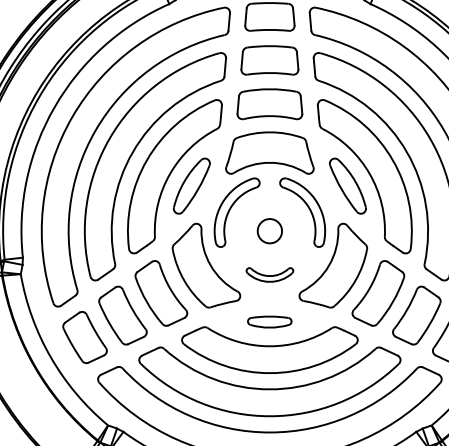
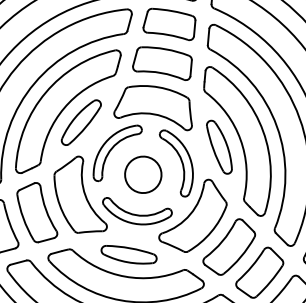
circle: (269, 230) -> (143, 174), size x1.67
part: (269, 274) -> (136, 213), size x1.67
part: (269, 321) -> (128, 254), size x1.43

